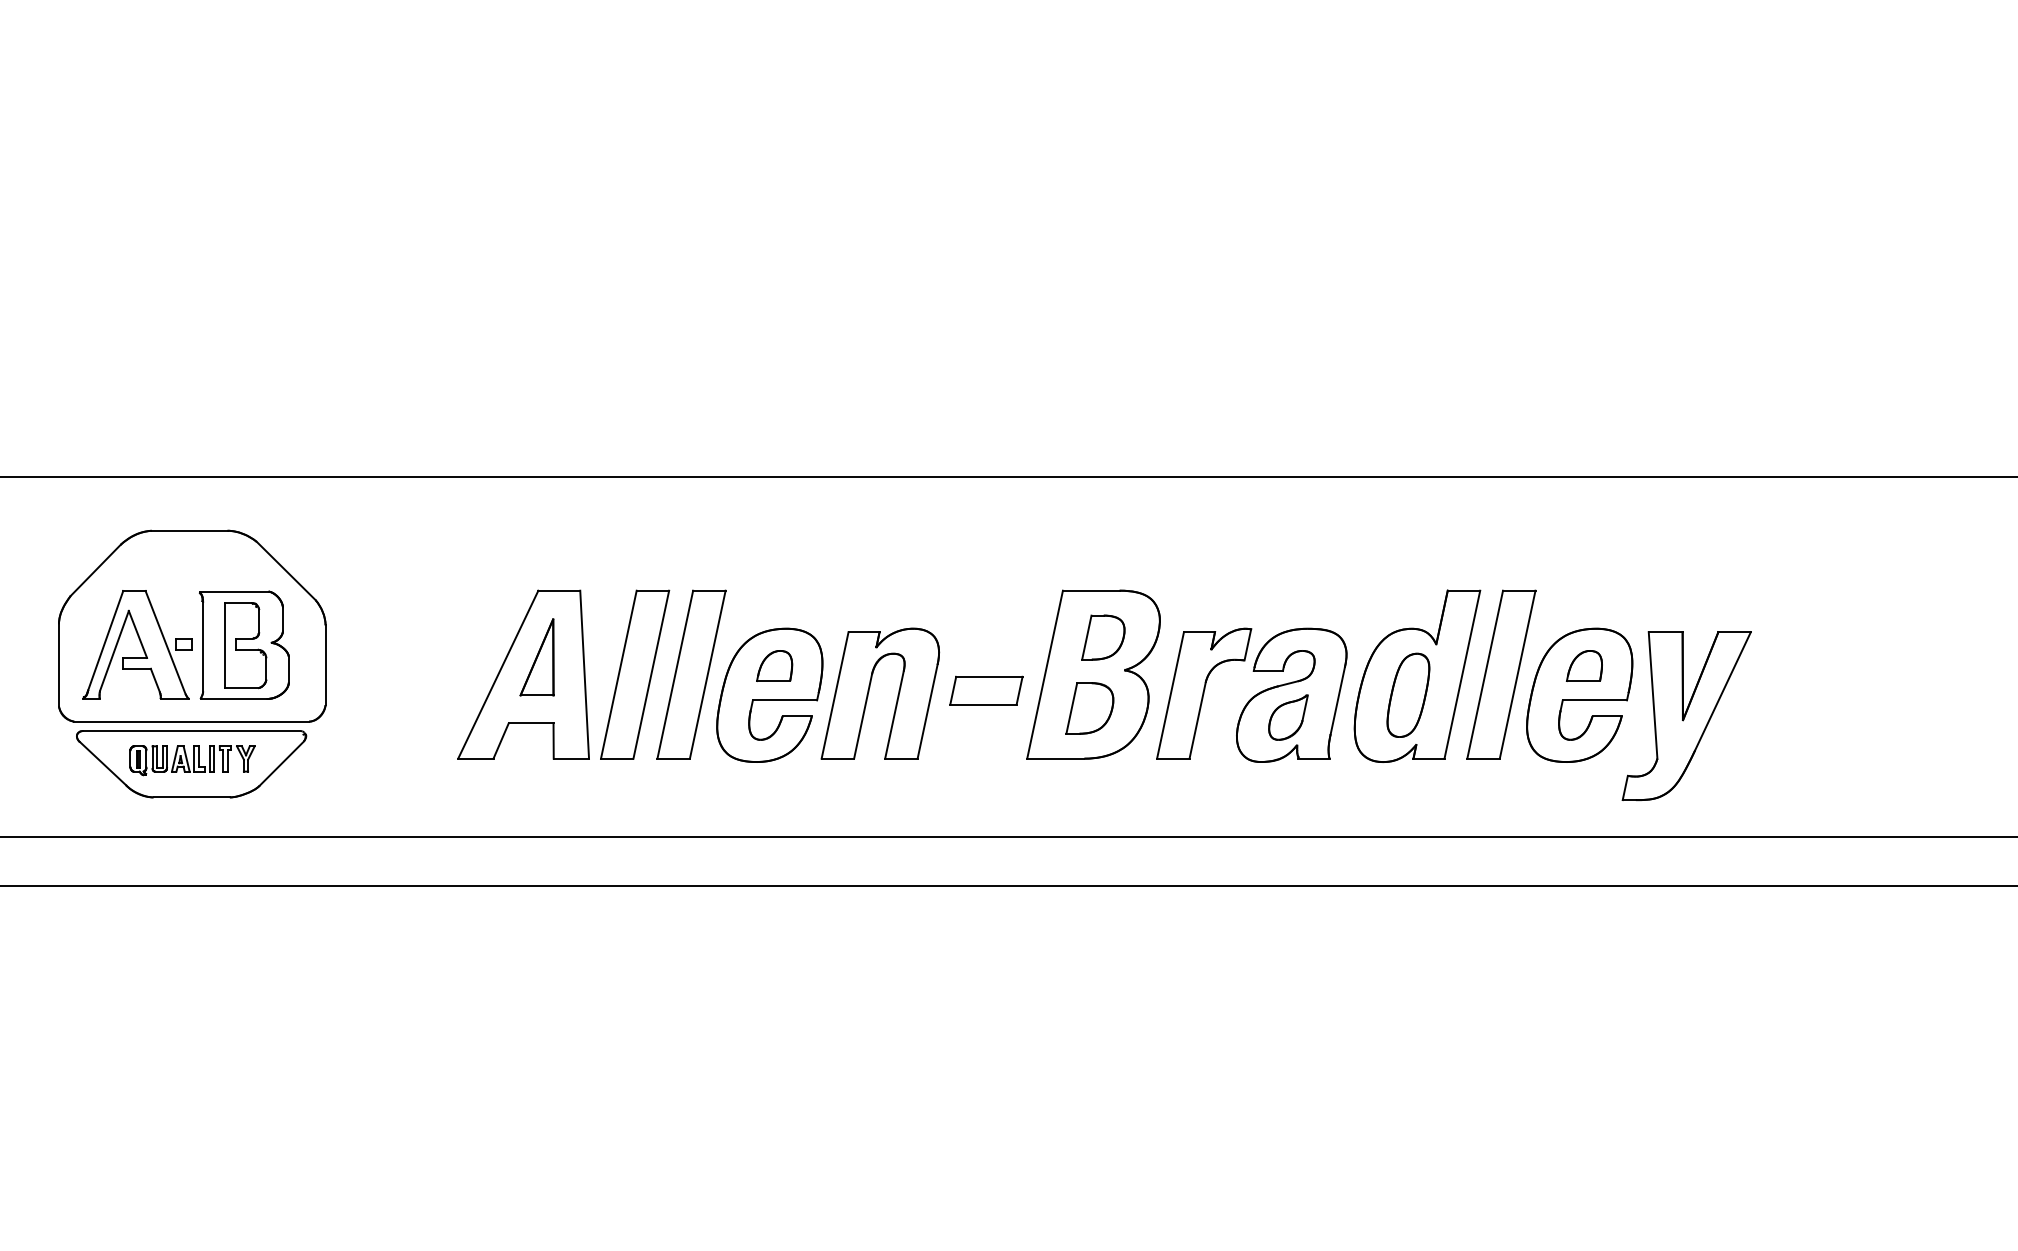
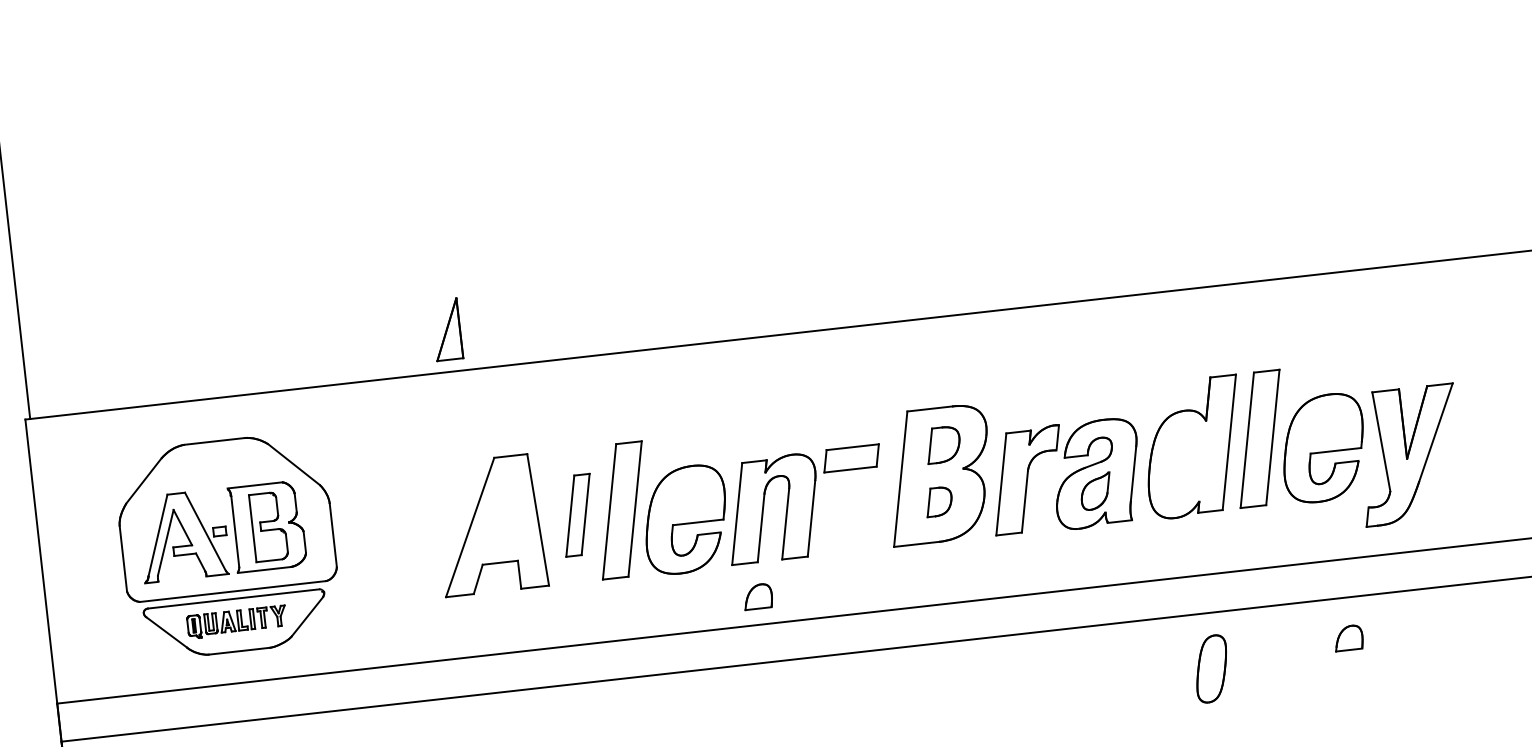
part: (536, 657) -> (446, 329), moved
part: (774, 665) -> (757, 596), moved
part: (1583, 665) -> (1347, 637), moved
part: (635, 674) -> (578, 515), size x0.6
part: (986, 690) -> (851, 458), moved
part: (1408, 694) -> (1211, 668), moved
part: (1089, 708) -> (938, 501), size x0.7

